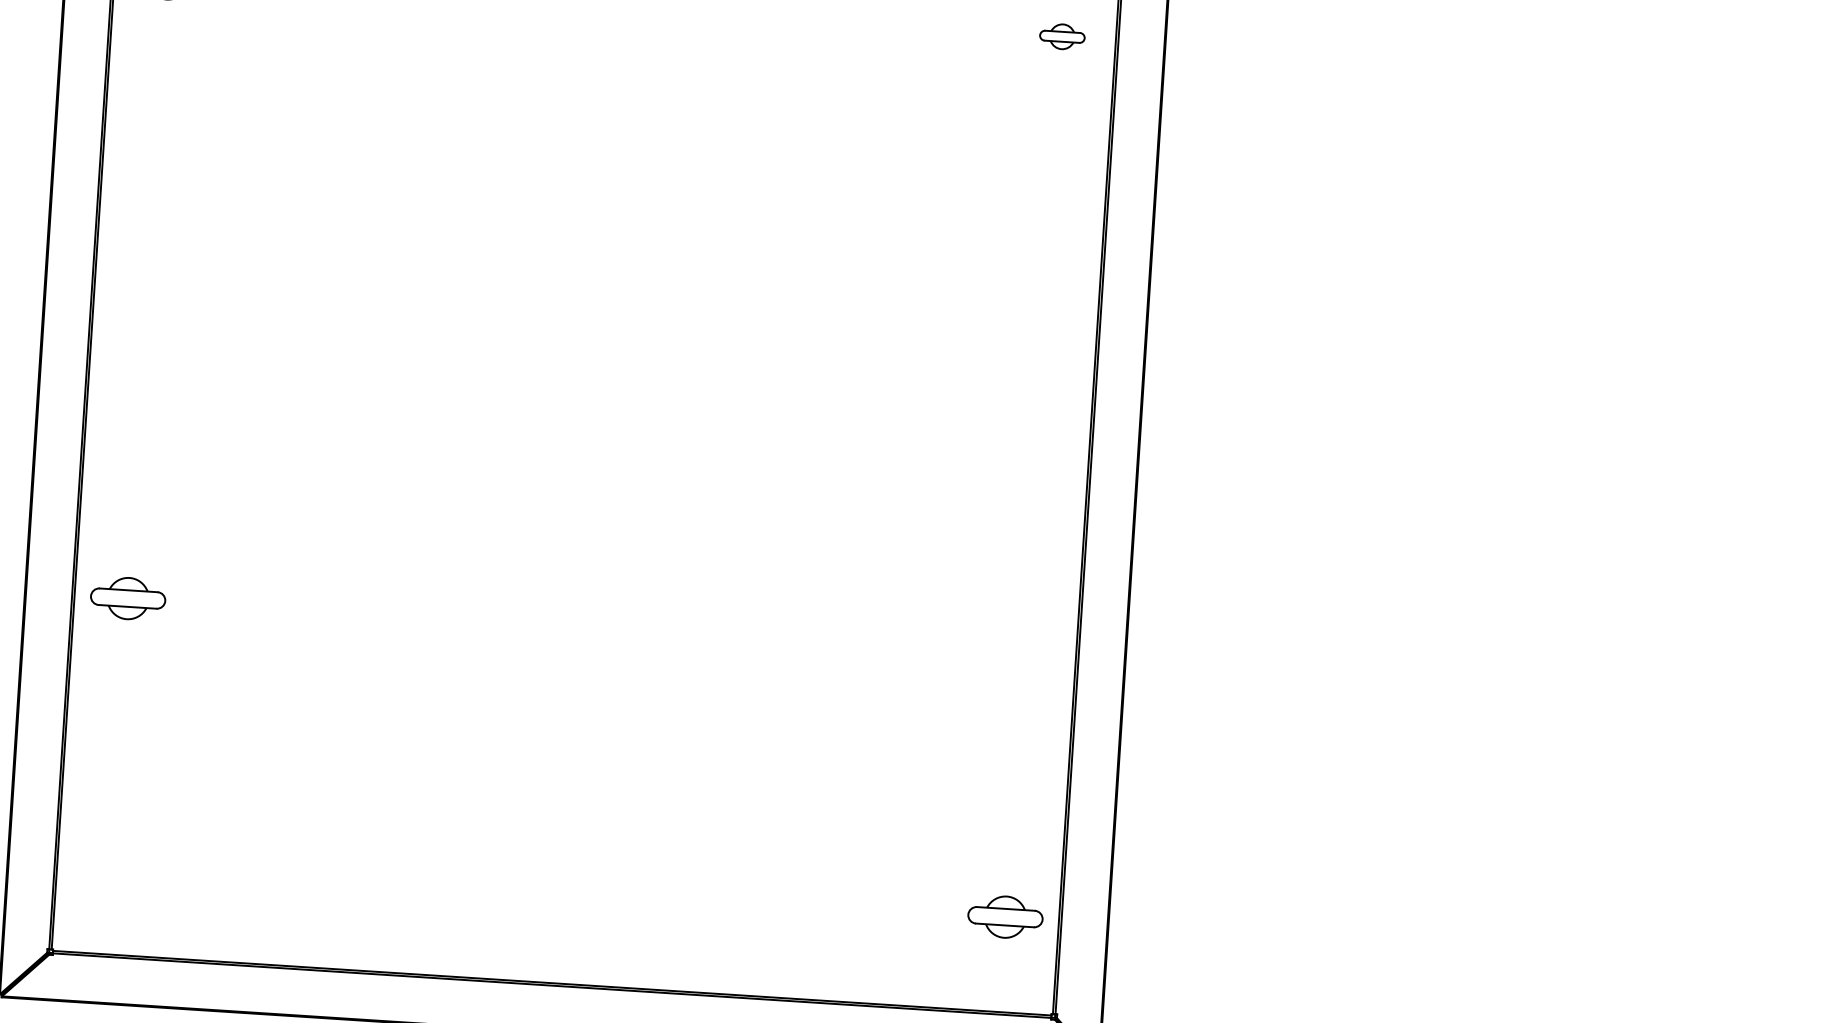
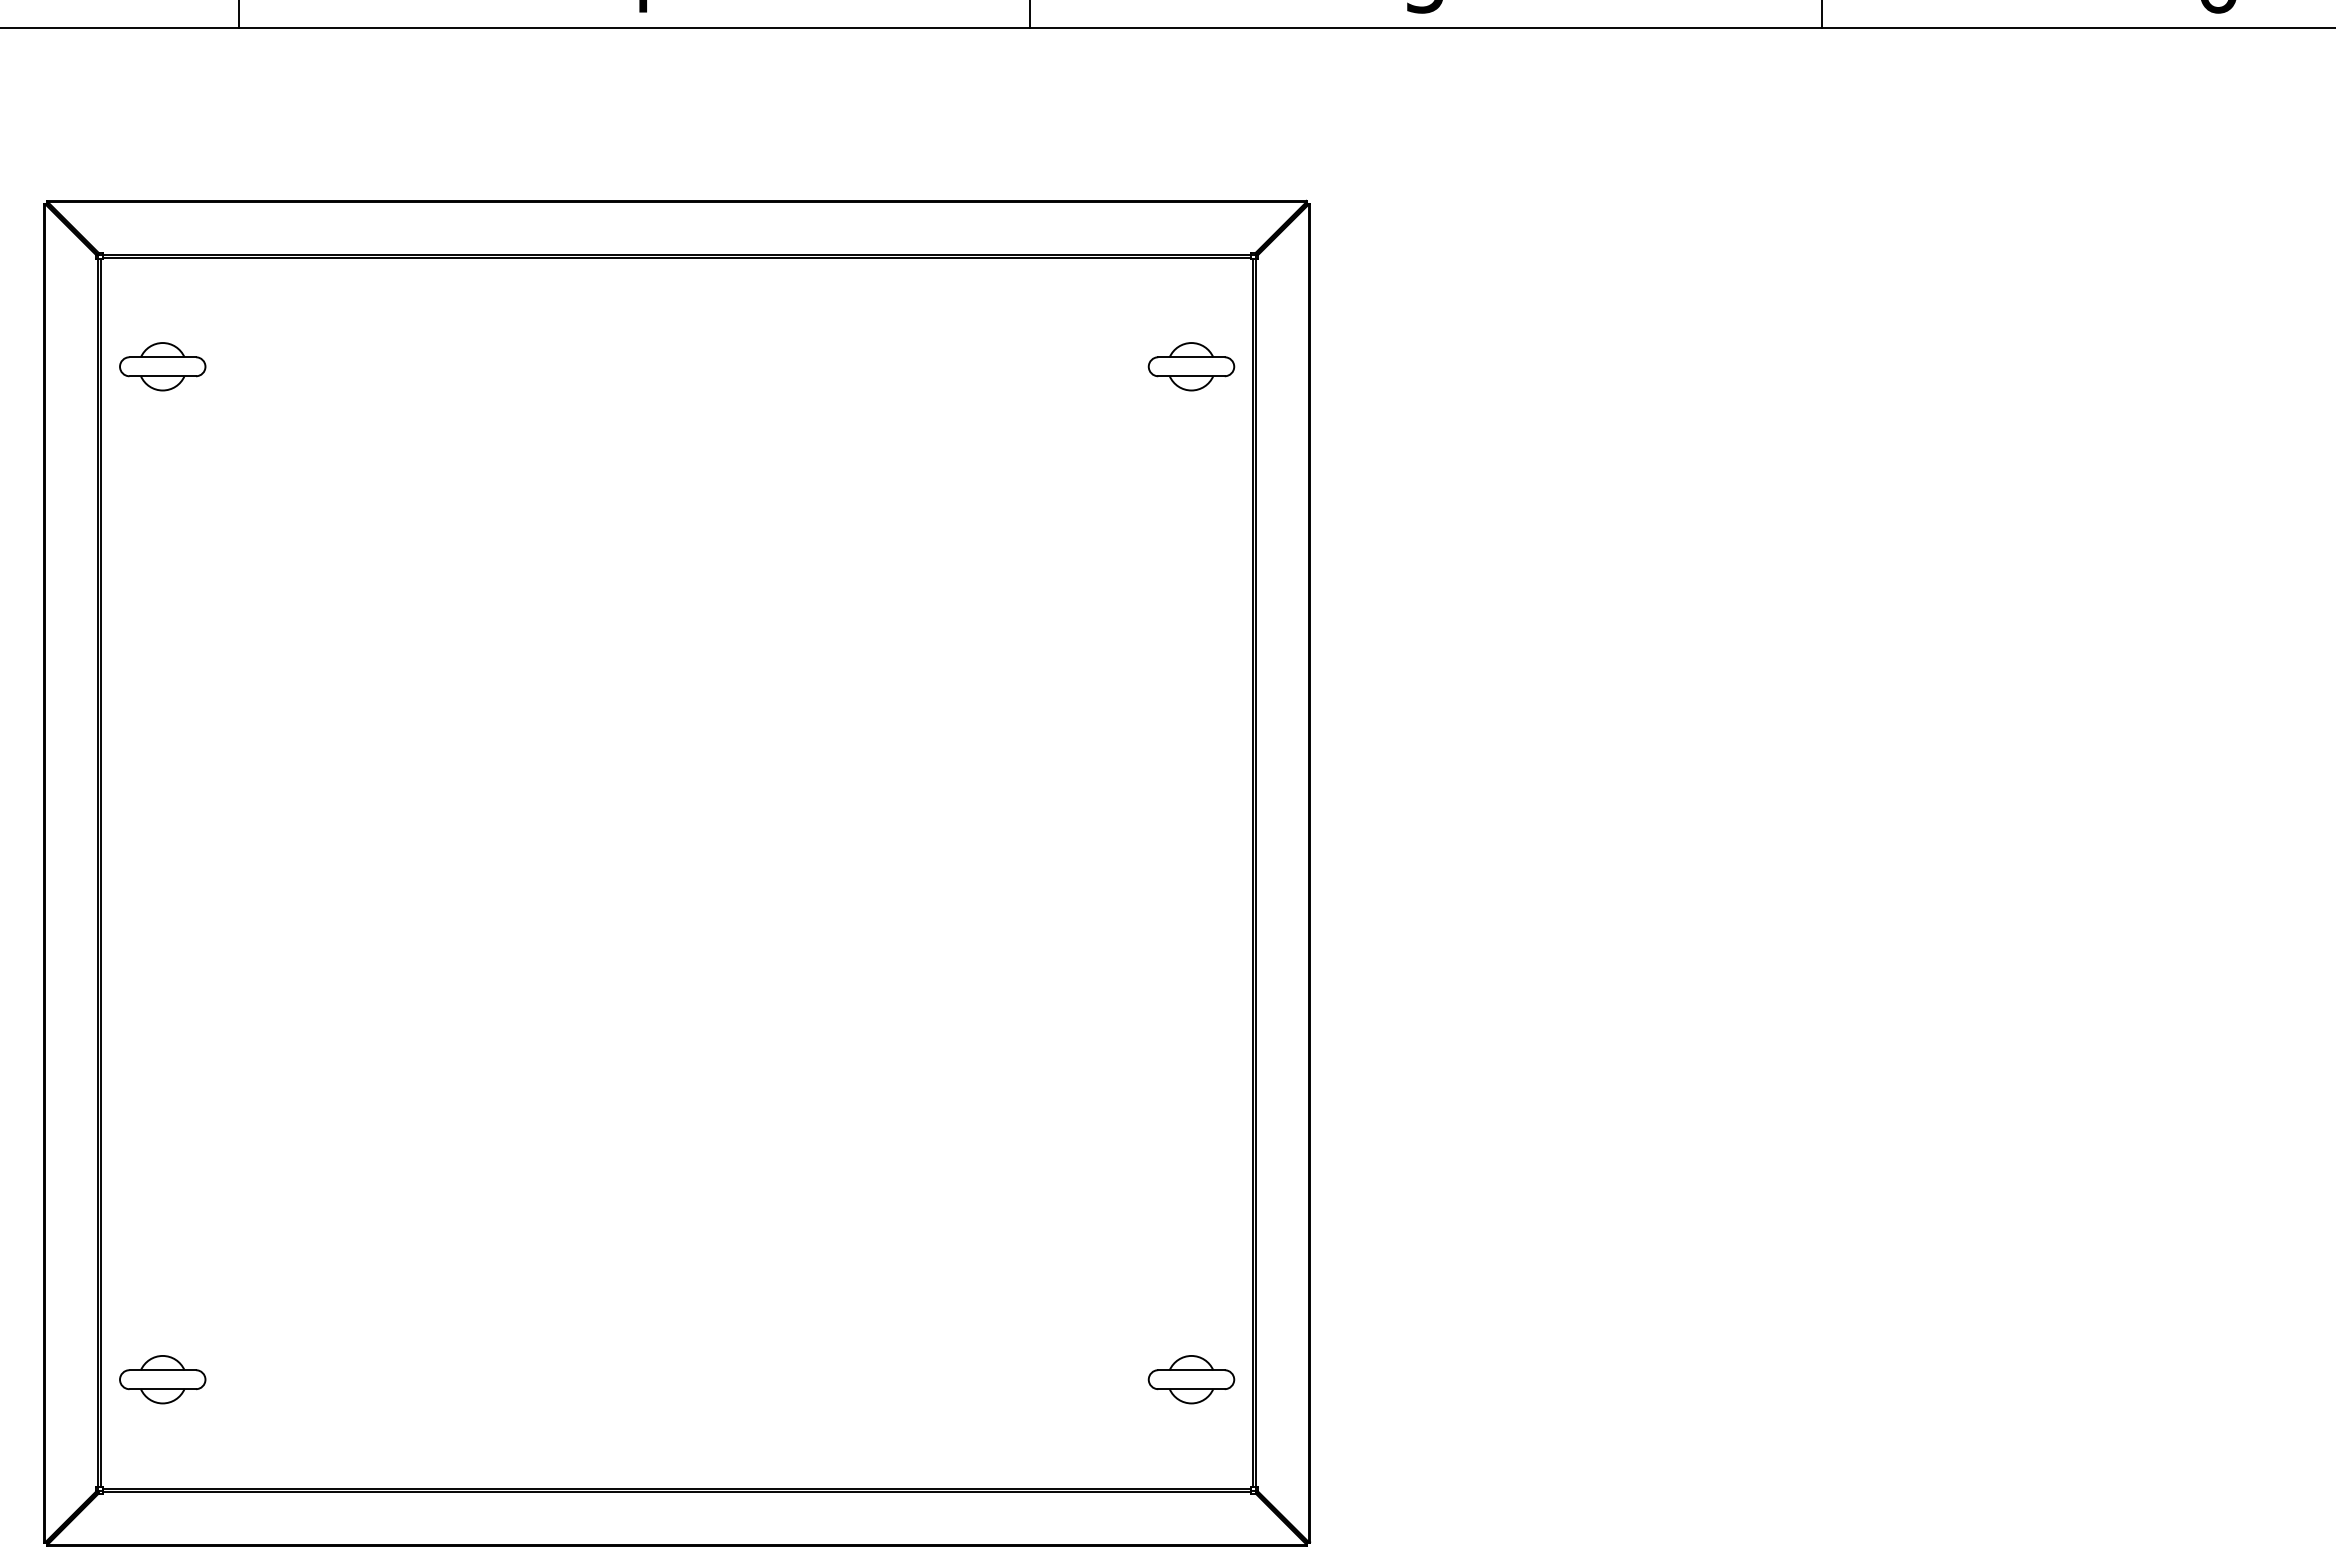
part: (1062, 36) -> (1191, 366), size x1.67
part: (127, 598) -> (162, 1379), moved

